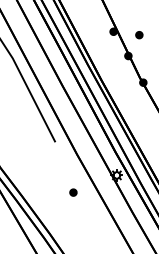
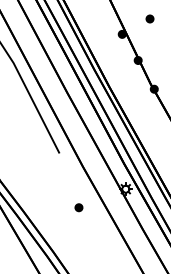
part: (138, 34) -> (149, 18), moved

